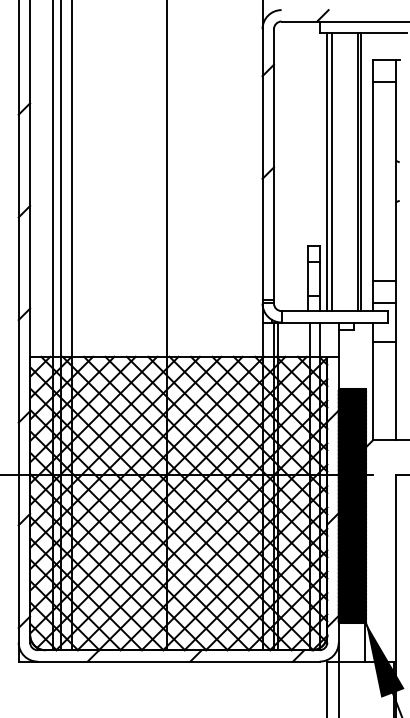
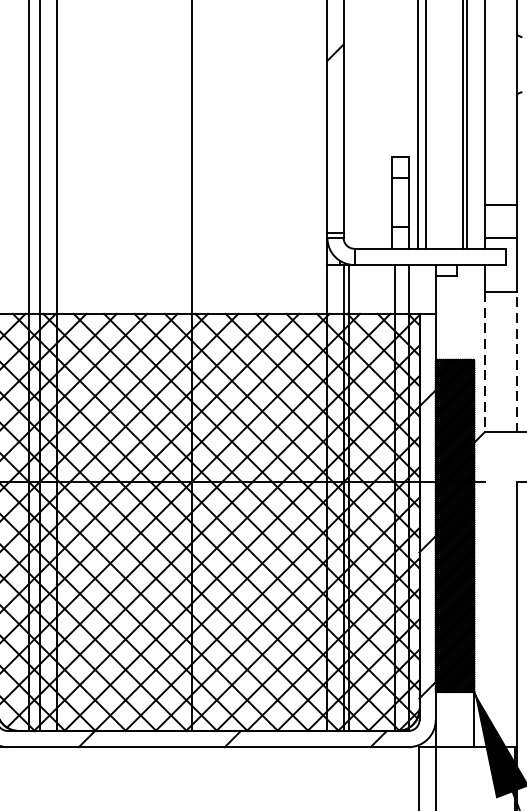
line: (395, 390) -> (516, 361), solid -> dashed
line: (373, 391) -> (485, 363), solid -> dashed

